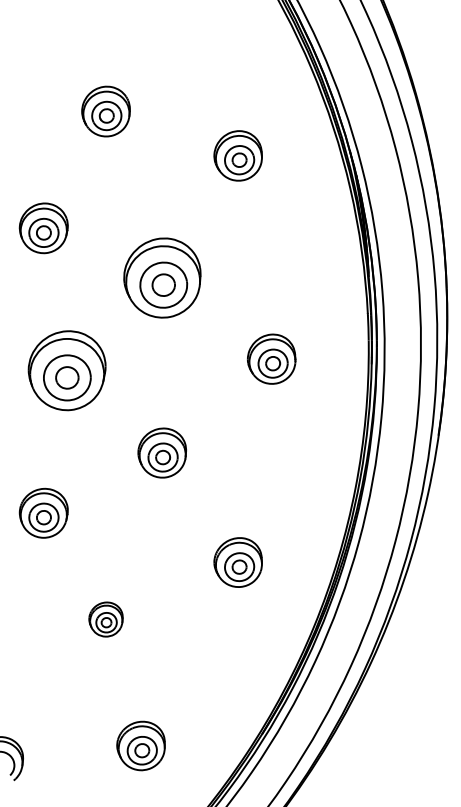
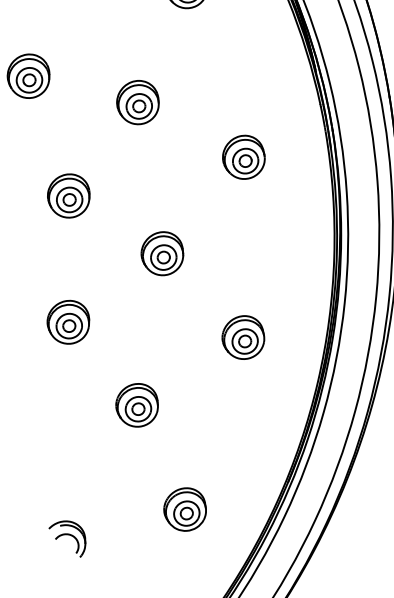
part: (161, 277) -> (137, 102), size x0.62
part: (67, 370) -> (69, 195), size x0.62
part: (105, 619) -> (136, 405), size x1.43

